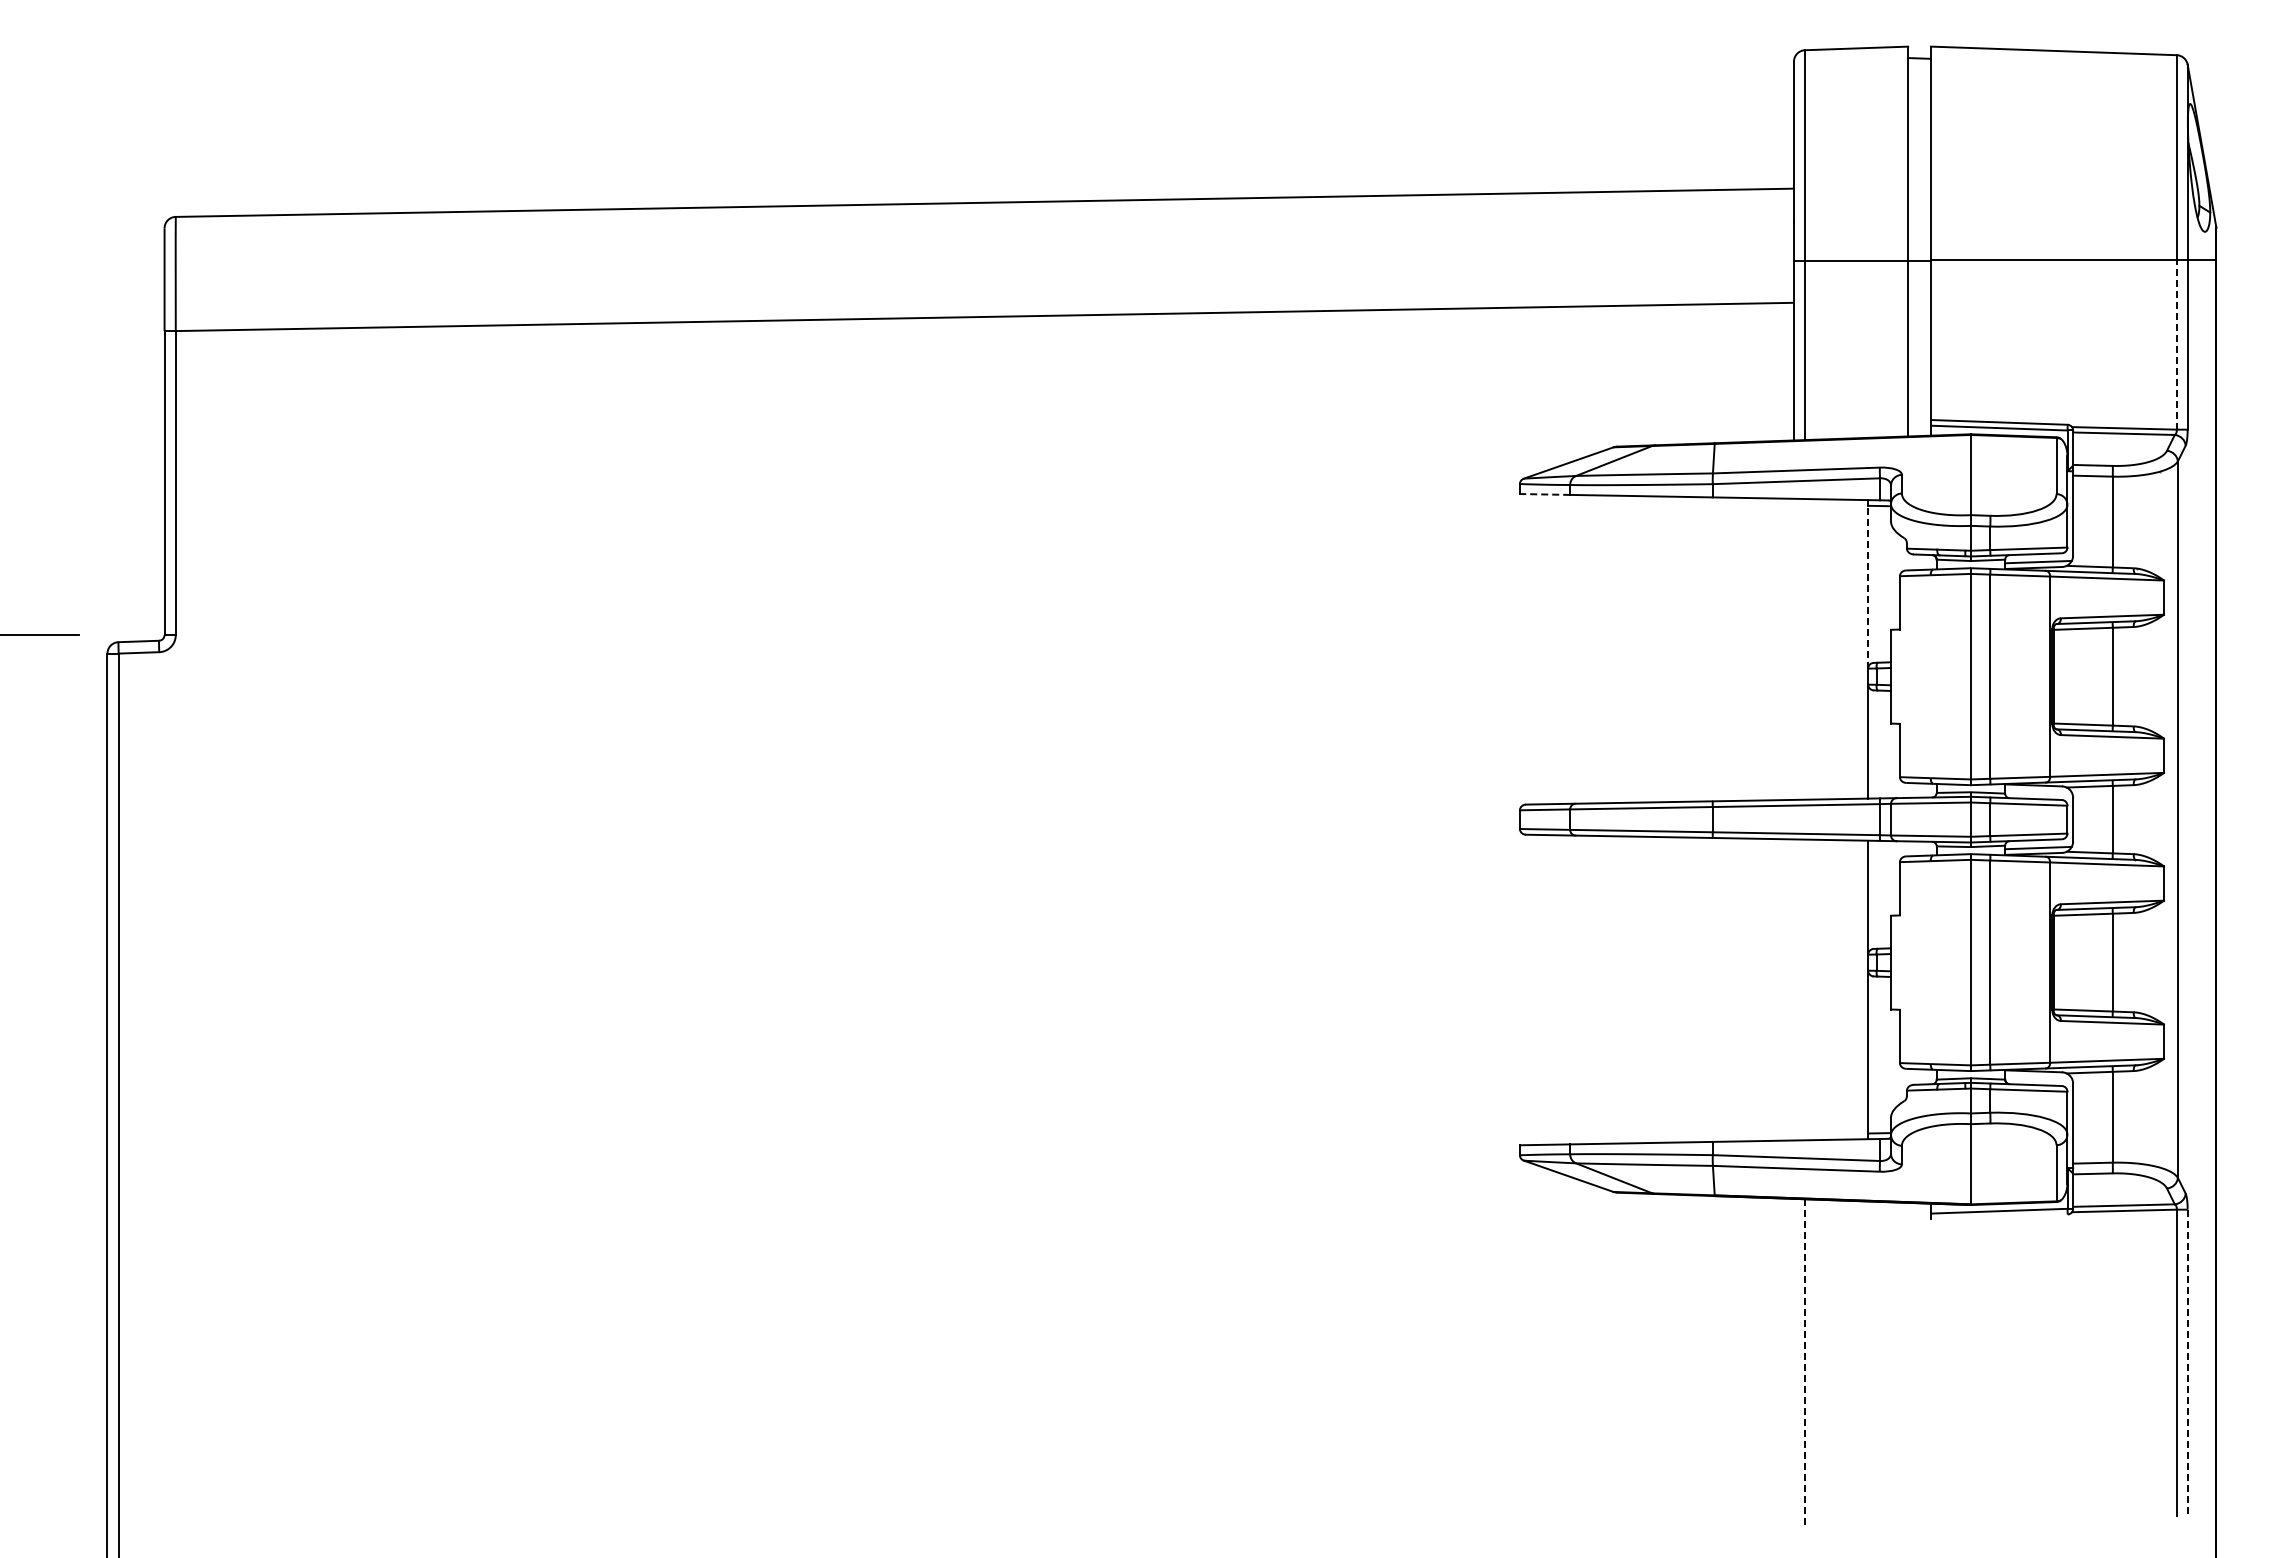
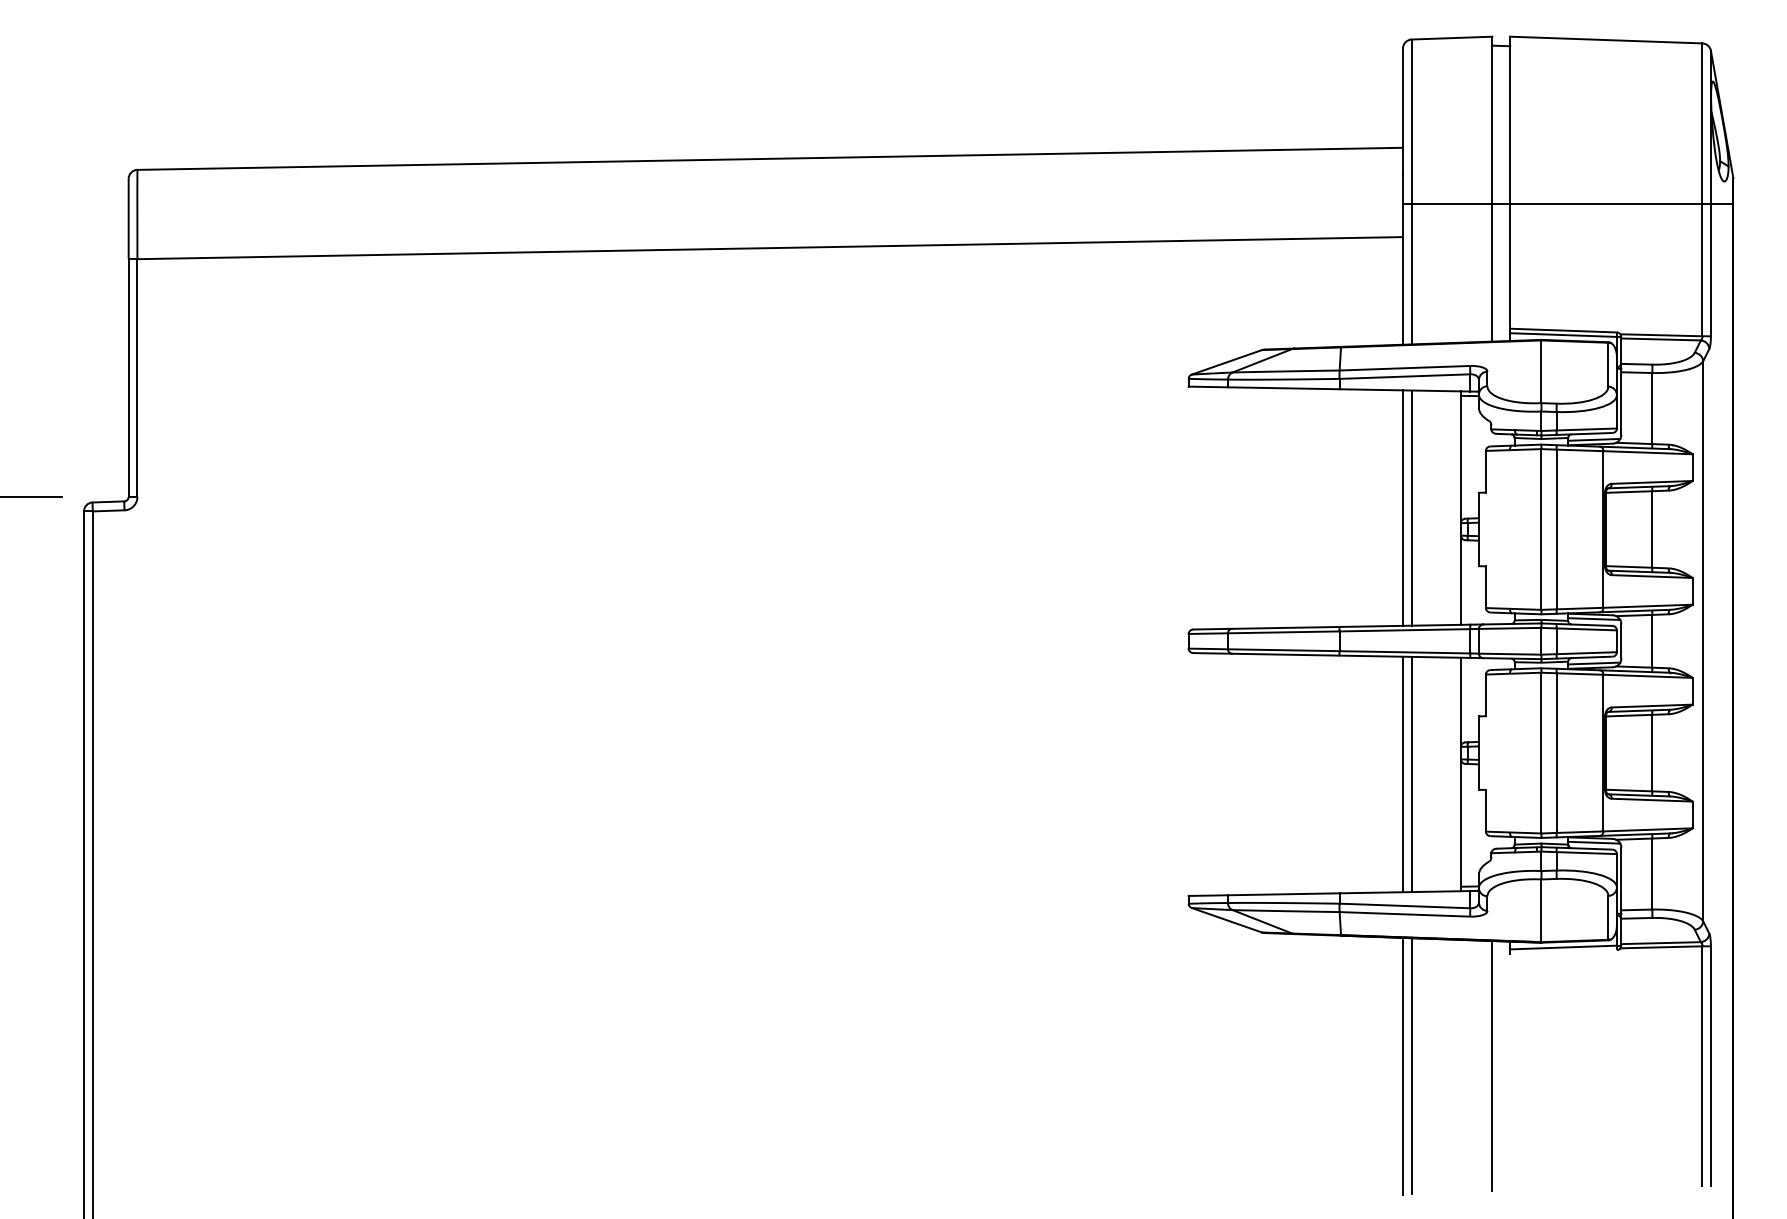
line: (2176, 345) -> (1702, 270), dashed -> solid
line: (1544, 494) -> (1207, 386), dashed -> solid
line: (1868, 586) -> (1461, 458), dashed -> solid
line: (1793, 648) -> (1402, 507), added
line: (1804, 649) -> (1411, 508), added
line: (2038, 791) -> (1594, 619), added
line: (1793, 989) -> (1402, 774), added
line: (1804, 989) -> (1411, 774), added
line: (2038, 1077) -> (1594, 842), added
line: (1793, 1362) -> (1402, 1065), added
line: (1804, 1362) -> (1411, 1065), dashed -> solid
line: (1908, 1362) -> (1492, 1065), added
line: (2187, 1363) -> (1710, 1066), dashed -> solid

